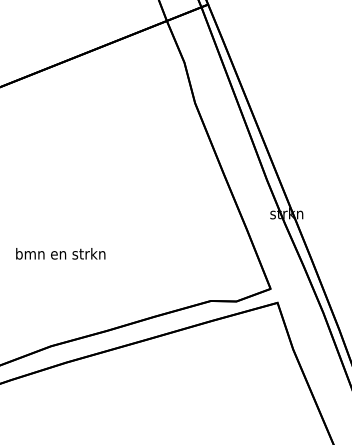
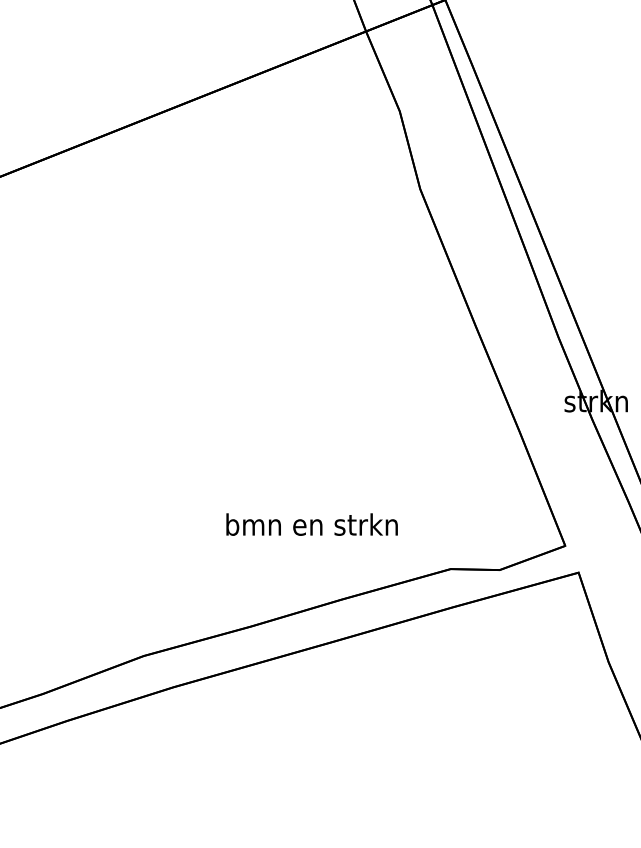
text: (60, 253) -> (311, 523), moved

